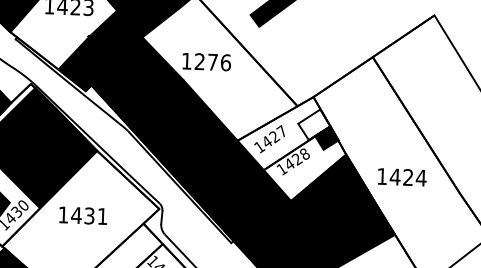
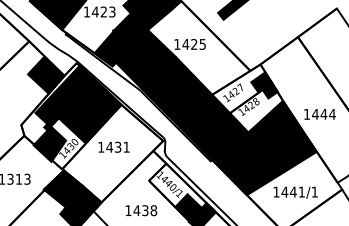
text: (213, 60) -> (194, 43), 1276 -> 1425
fill: (314, 124) -> (261, 82), added
text: (407, 176) -> (323, 113), 1424 -> 1444

